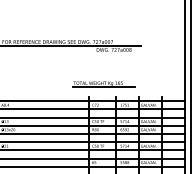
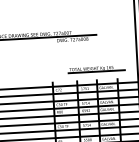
part: (103, 84) -> (96, 69), moved

